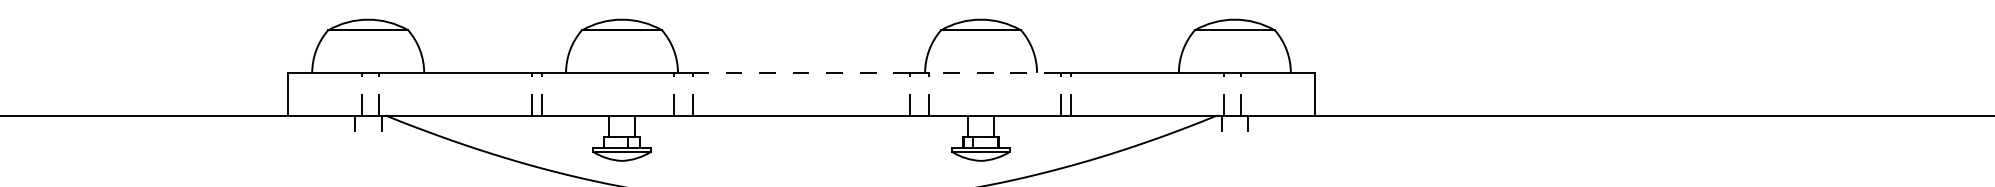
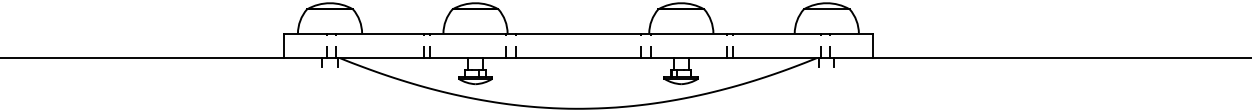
line: (799, 72) -> (577, 33), dashed -> solid
line: (995, 72) -> (689, 33), dashed -> solid

